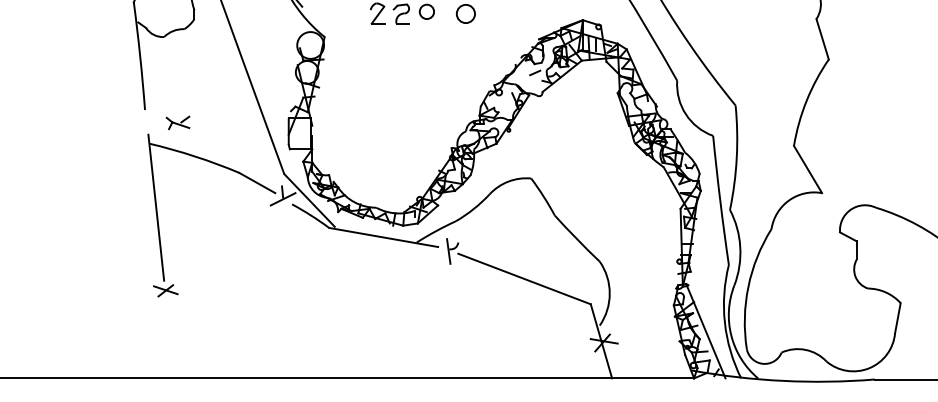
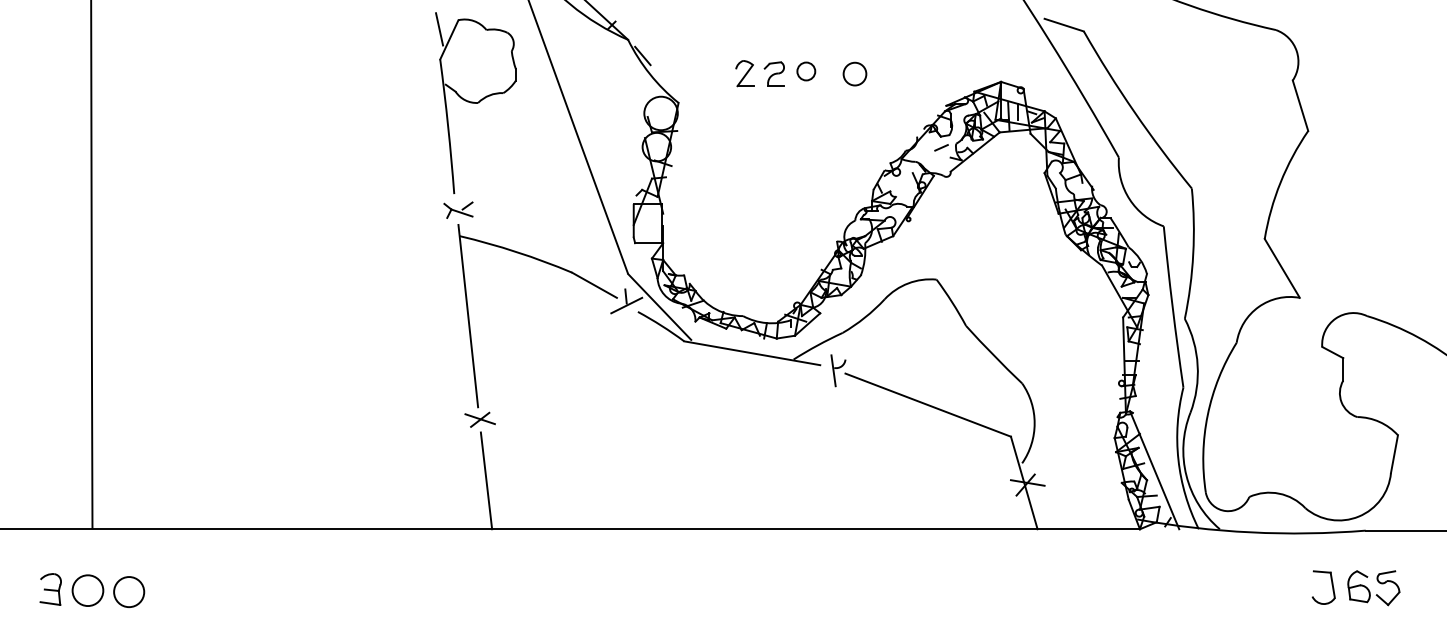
part: (178, 122) -> (458, 209), moved
line: (170, 339) -> (486, 480), added

